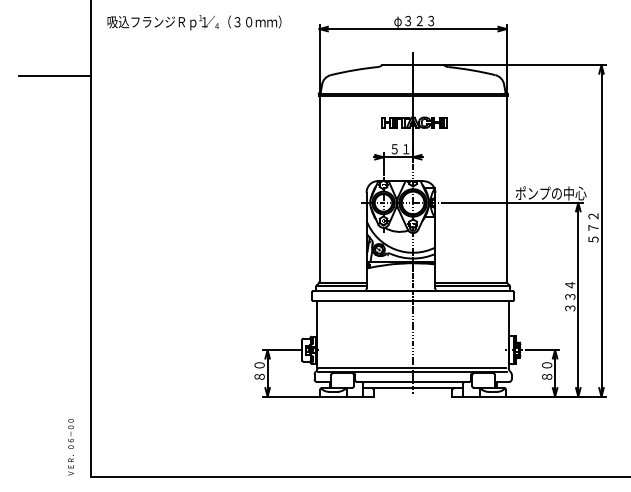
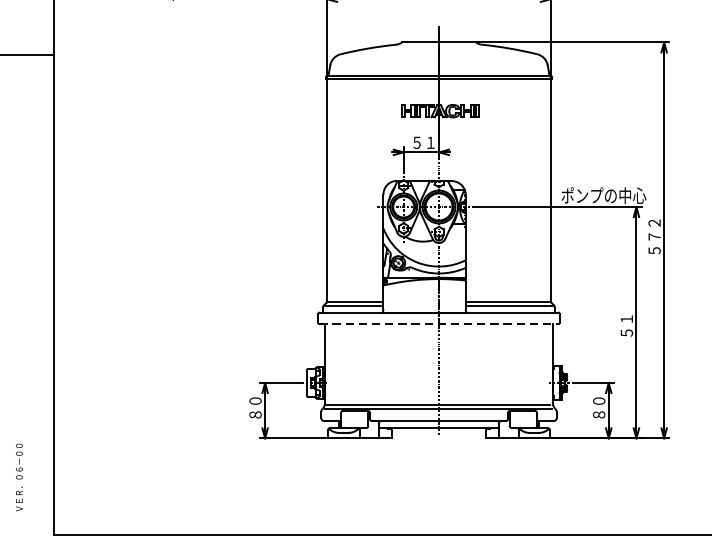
text: (570, 296) -> (627, 318), ３３４ -> ５１
line: (413, 300) -> (439, 323), solid -> dashed
text: (70, 447) -> (18, 477), moved

